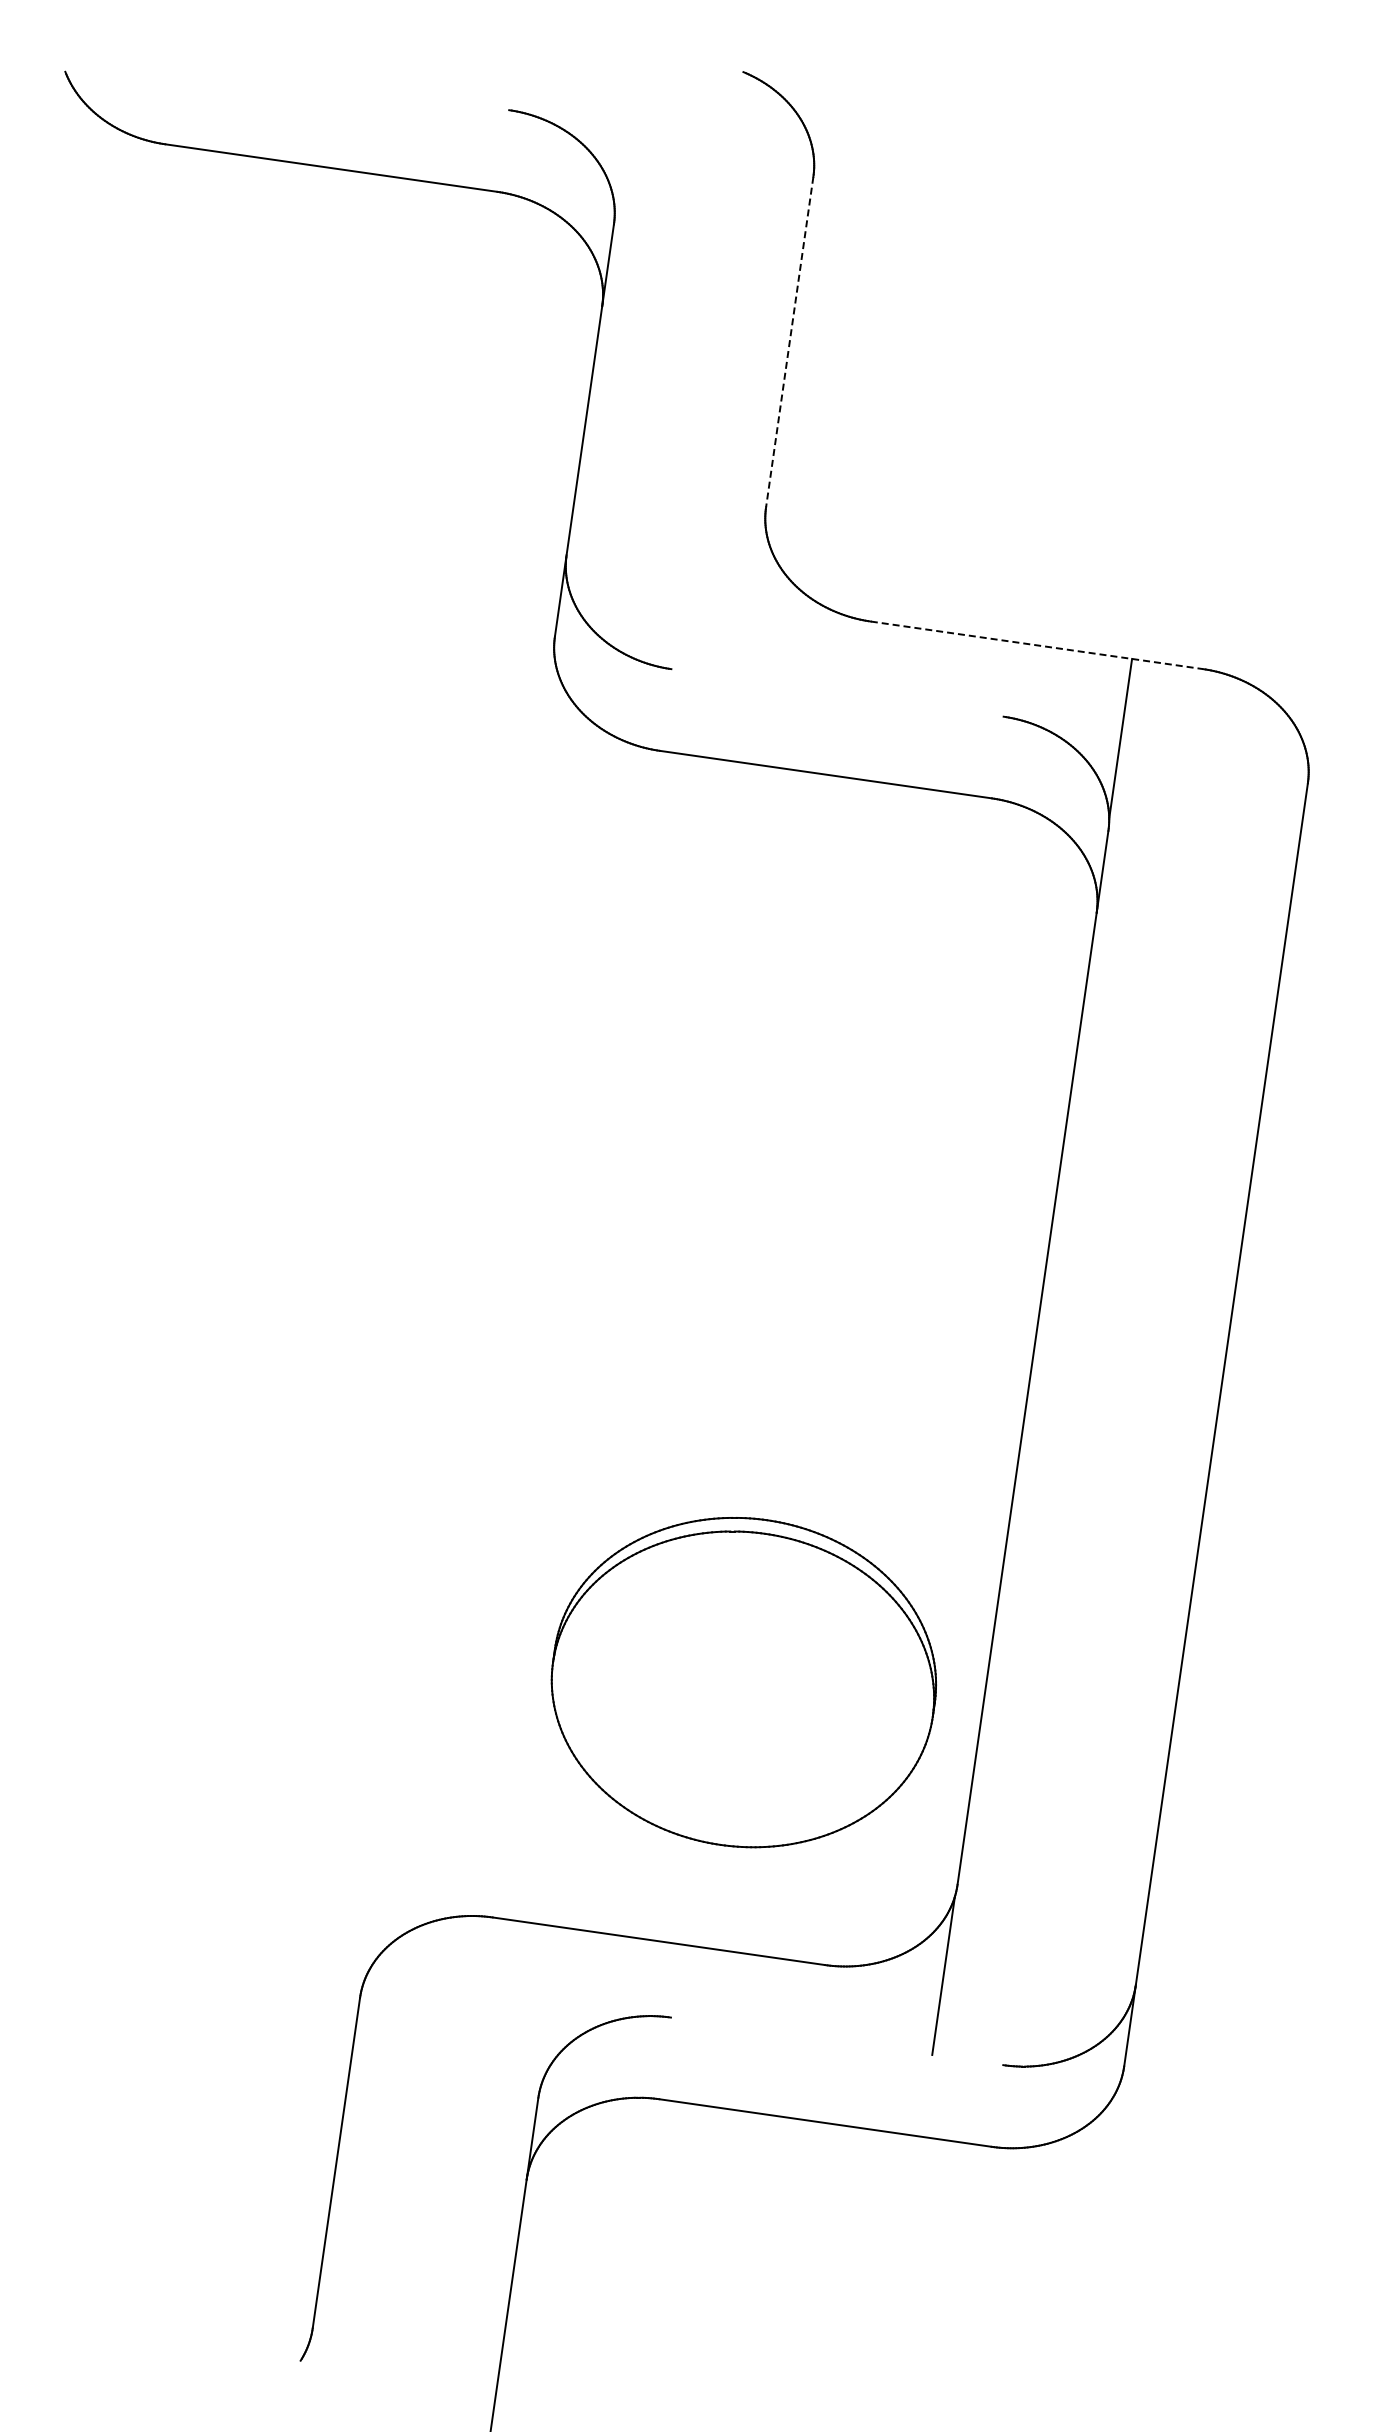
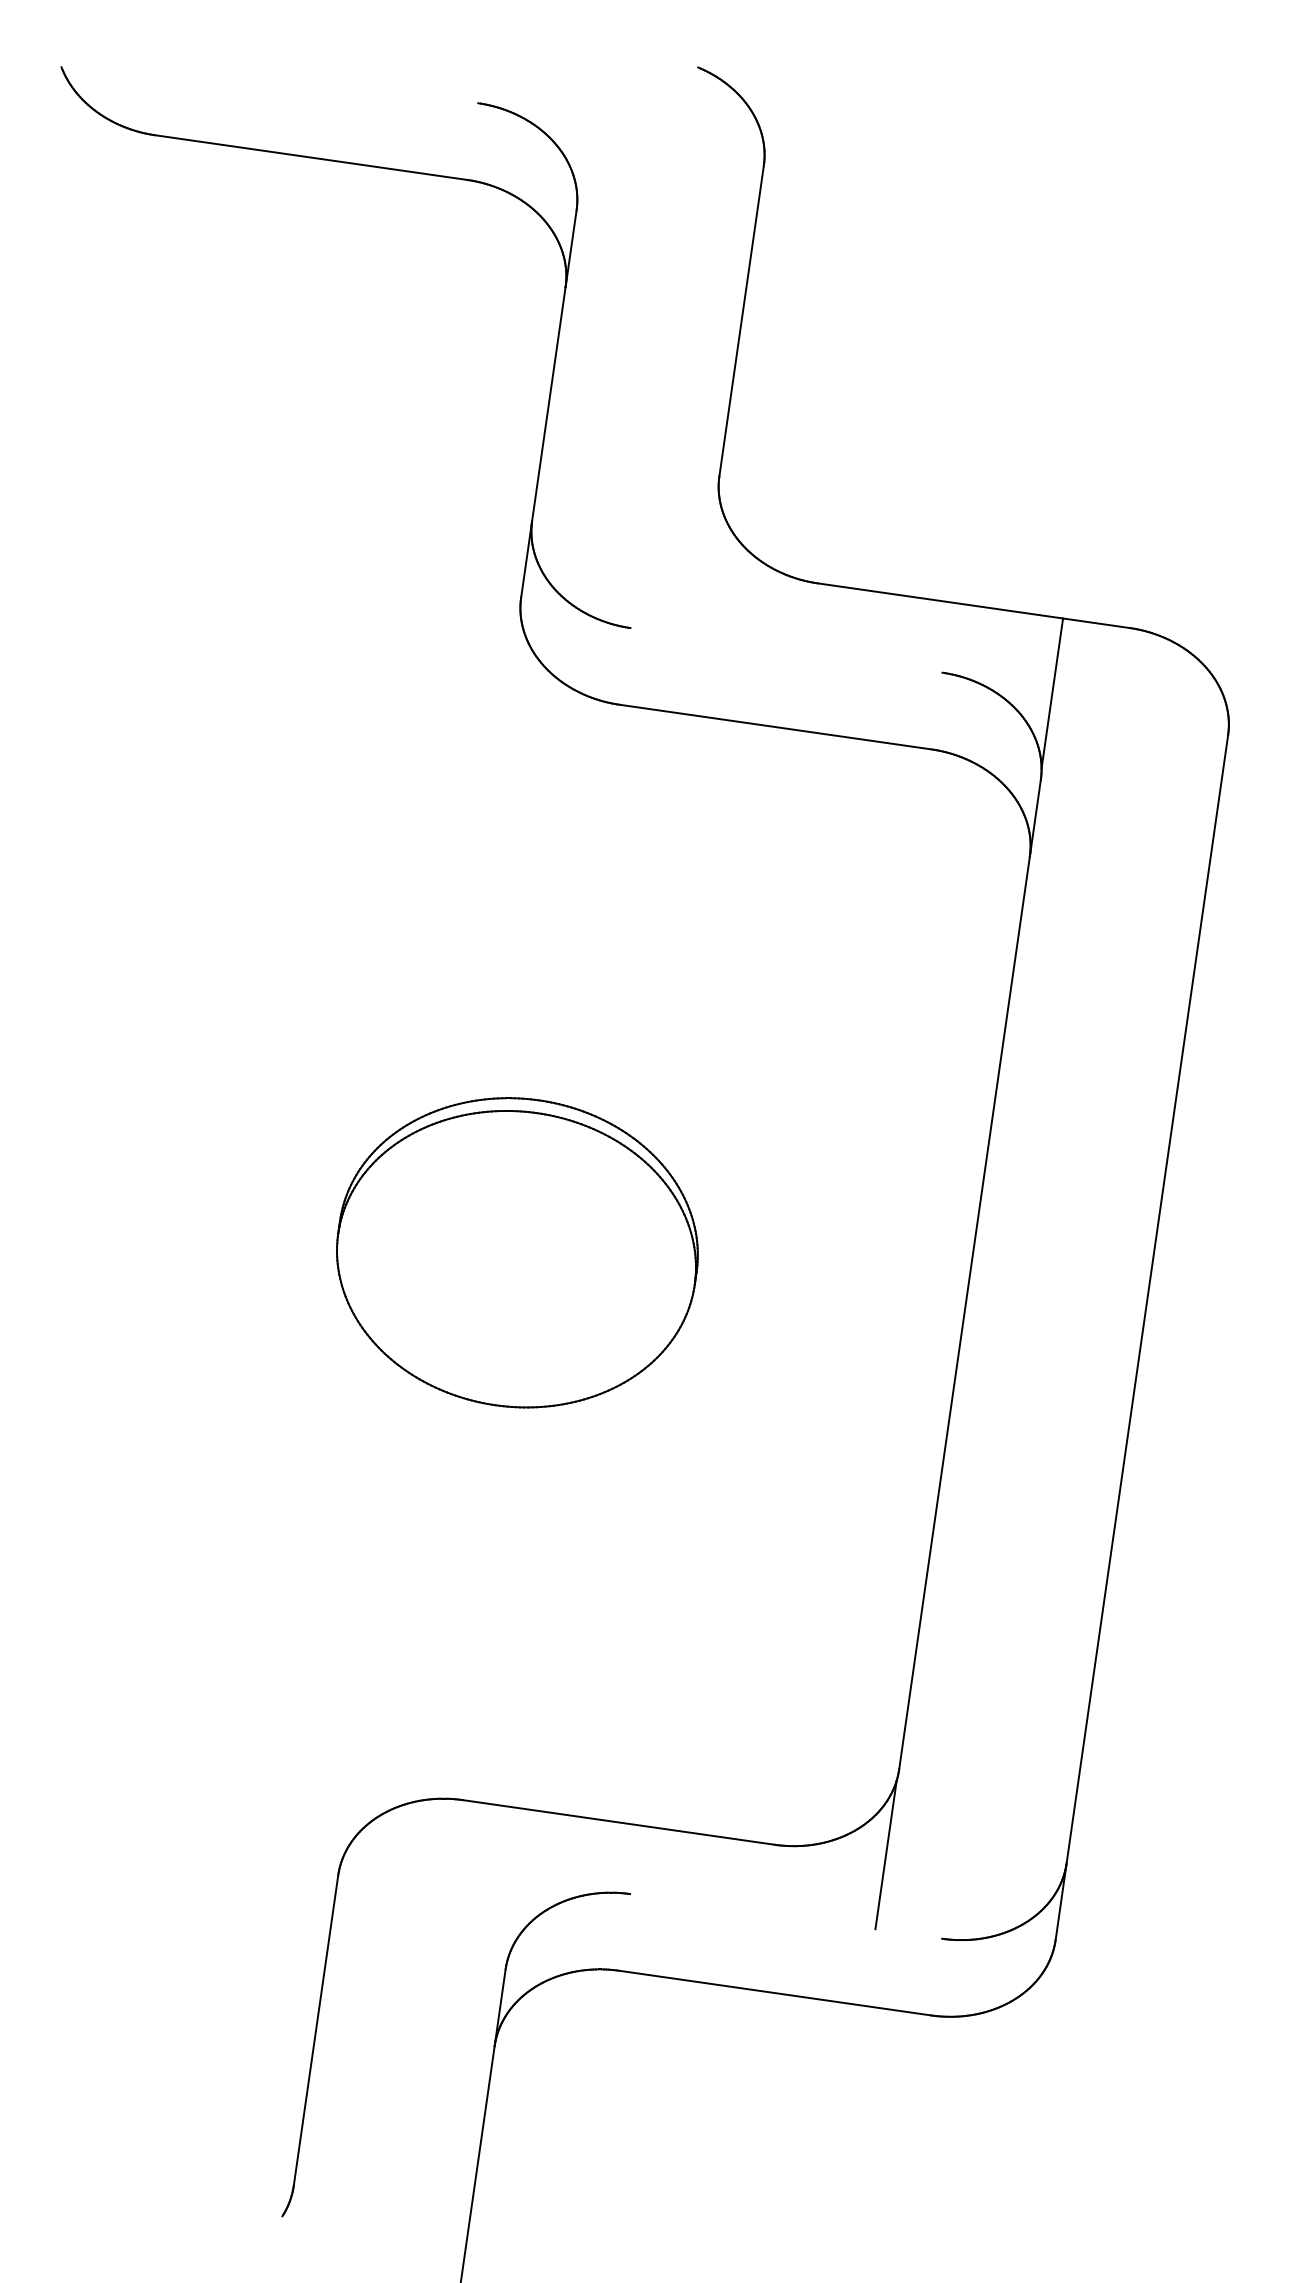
line: (789, 342) -> (741, 321), dashed -> solid
line: (1036, 645) -> (973, 605), dashed -> solid
part: (743, 1682) -> (517, 1252), moved

